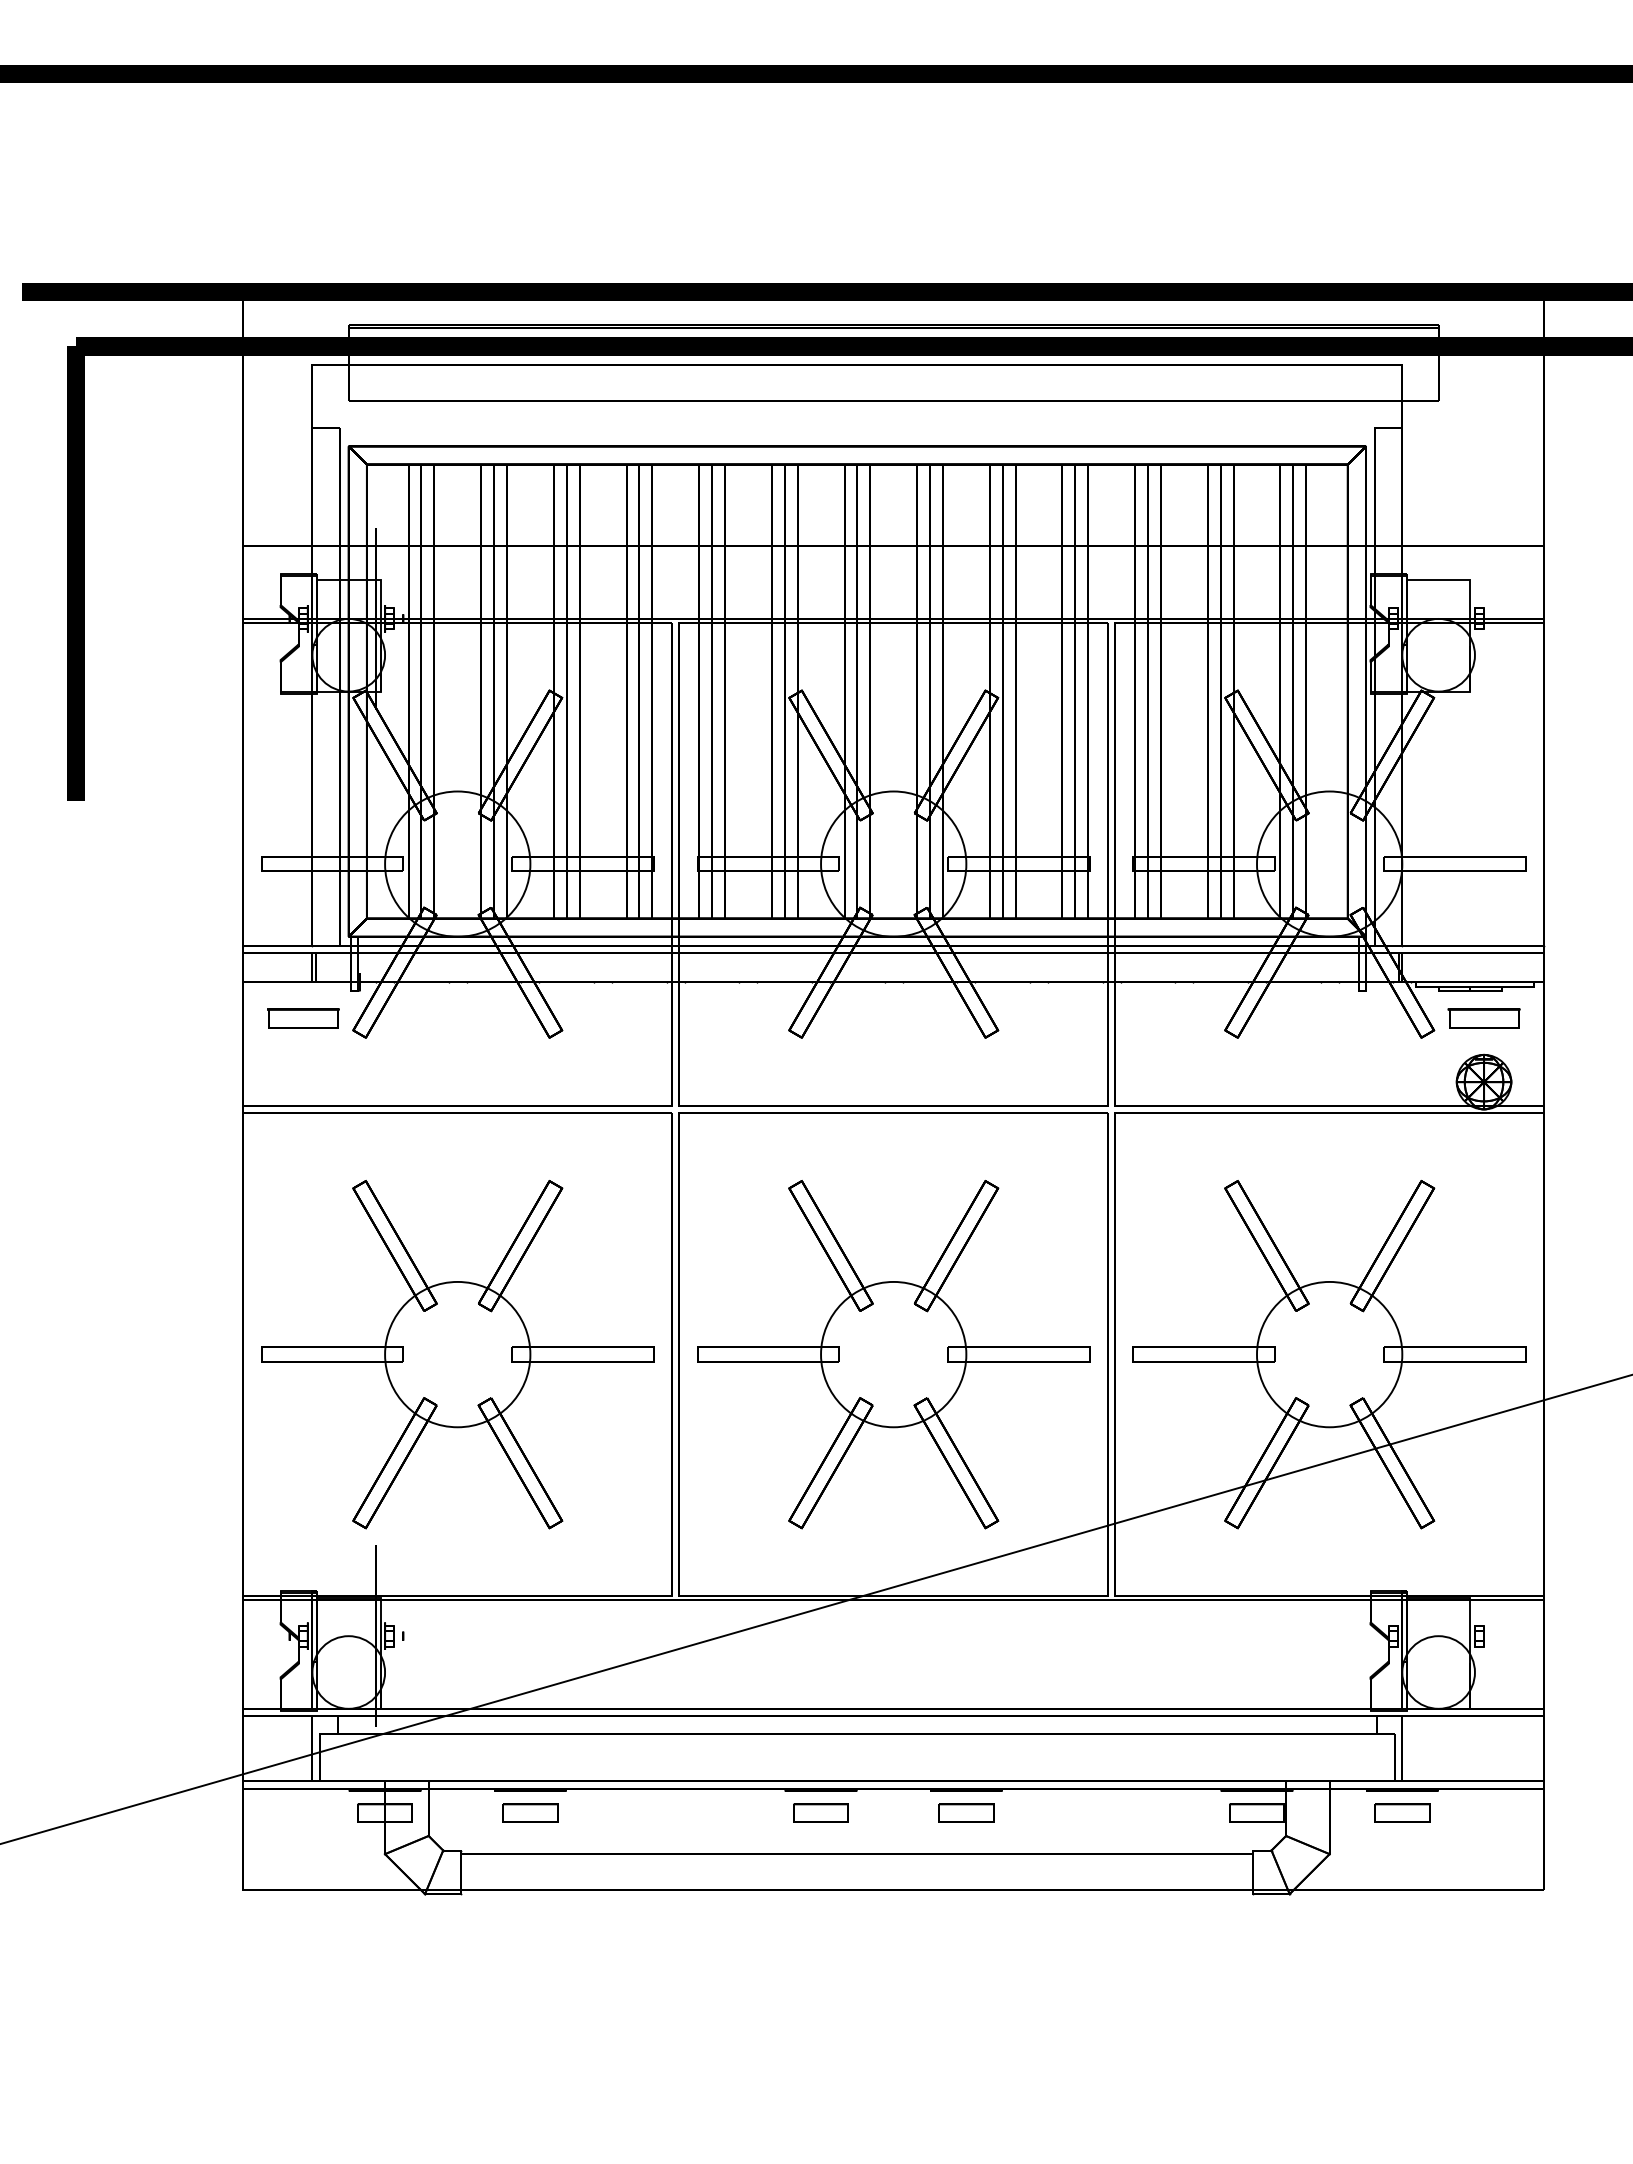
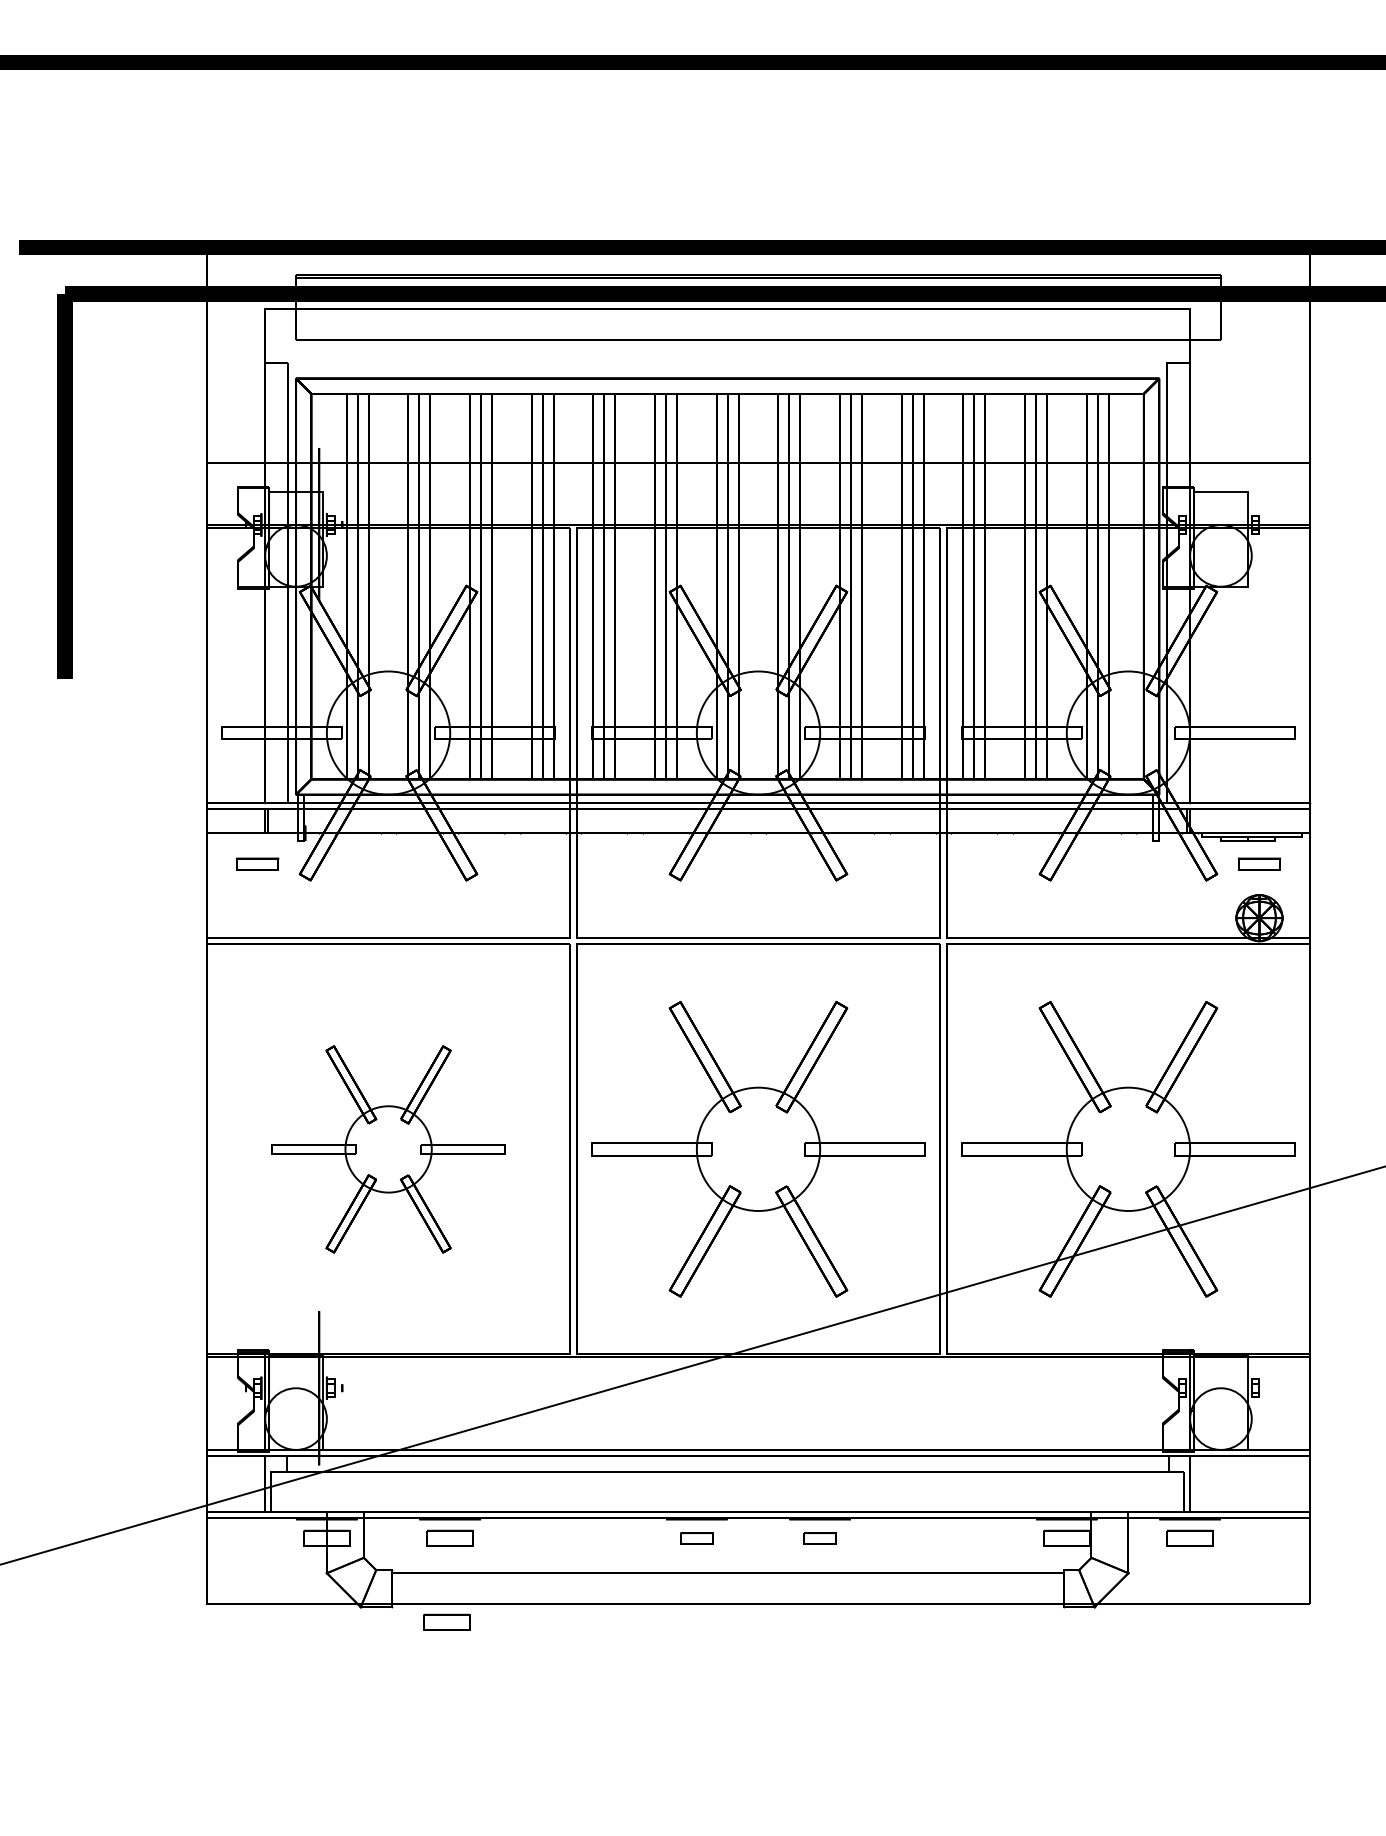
part: (303, 1018) -> (257, 864), size x0.7
part: (1483, 1018) -> (1259, 864), size x0.7
part: (457, 1354) -> (388, 1149), size x0.7
part: (820, 1812) -> (696, 1537), size x0.7
part: (966, 1812) -> (820, 1537), size x0.7
part: (526, 1911) -> (446, 1621), added

